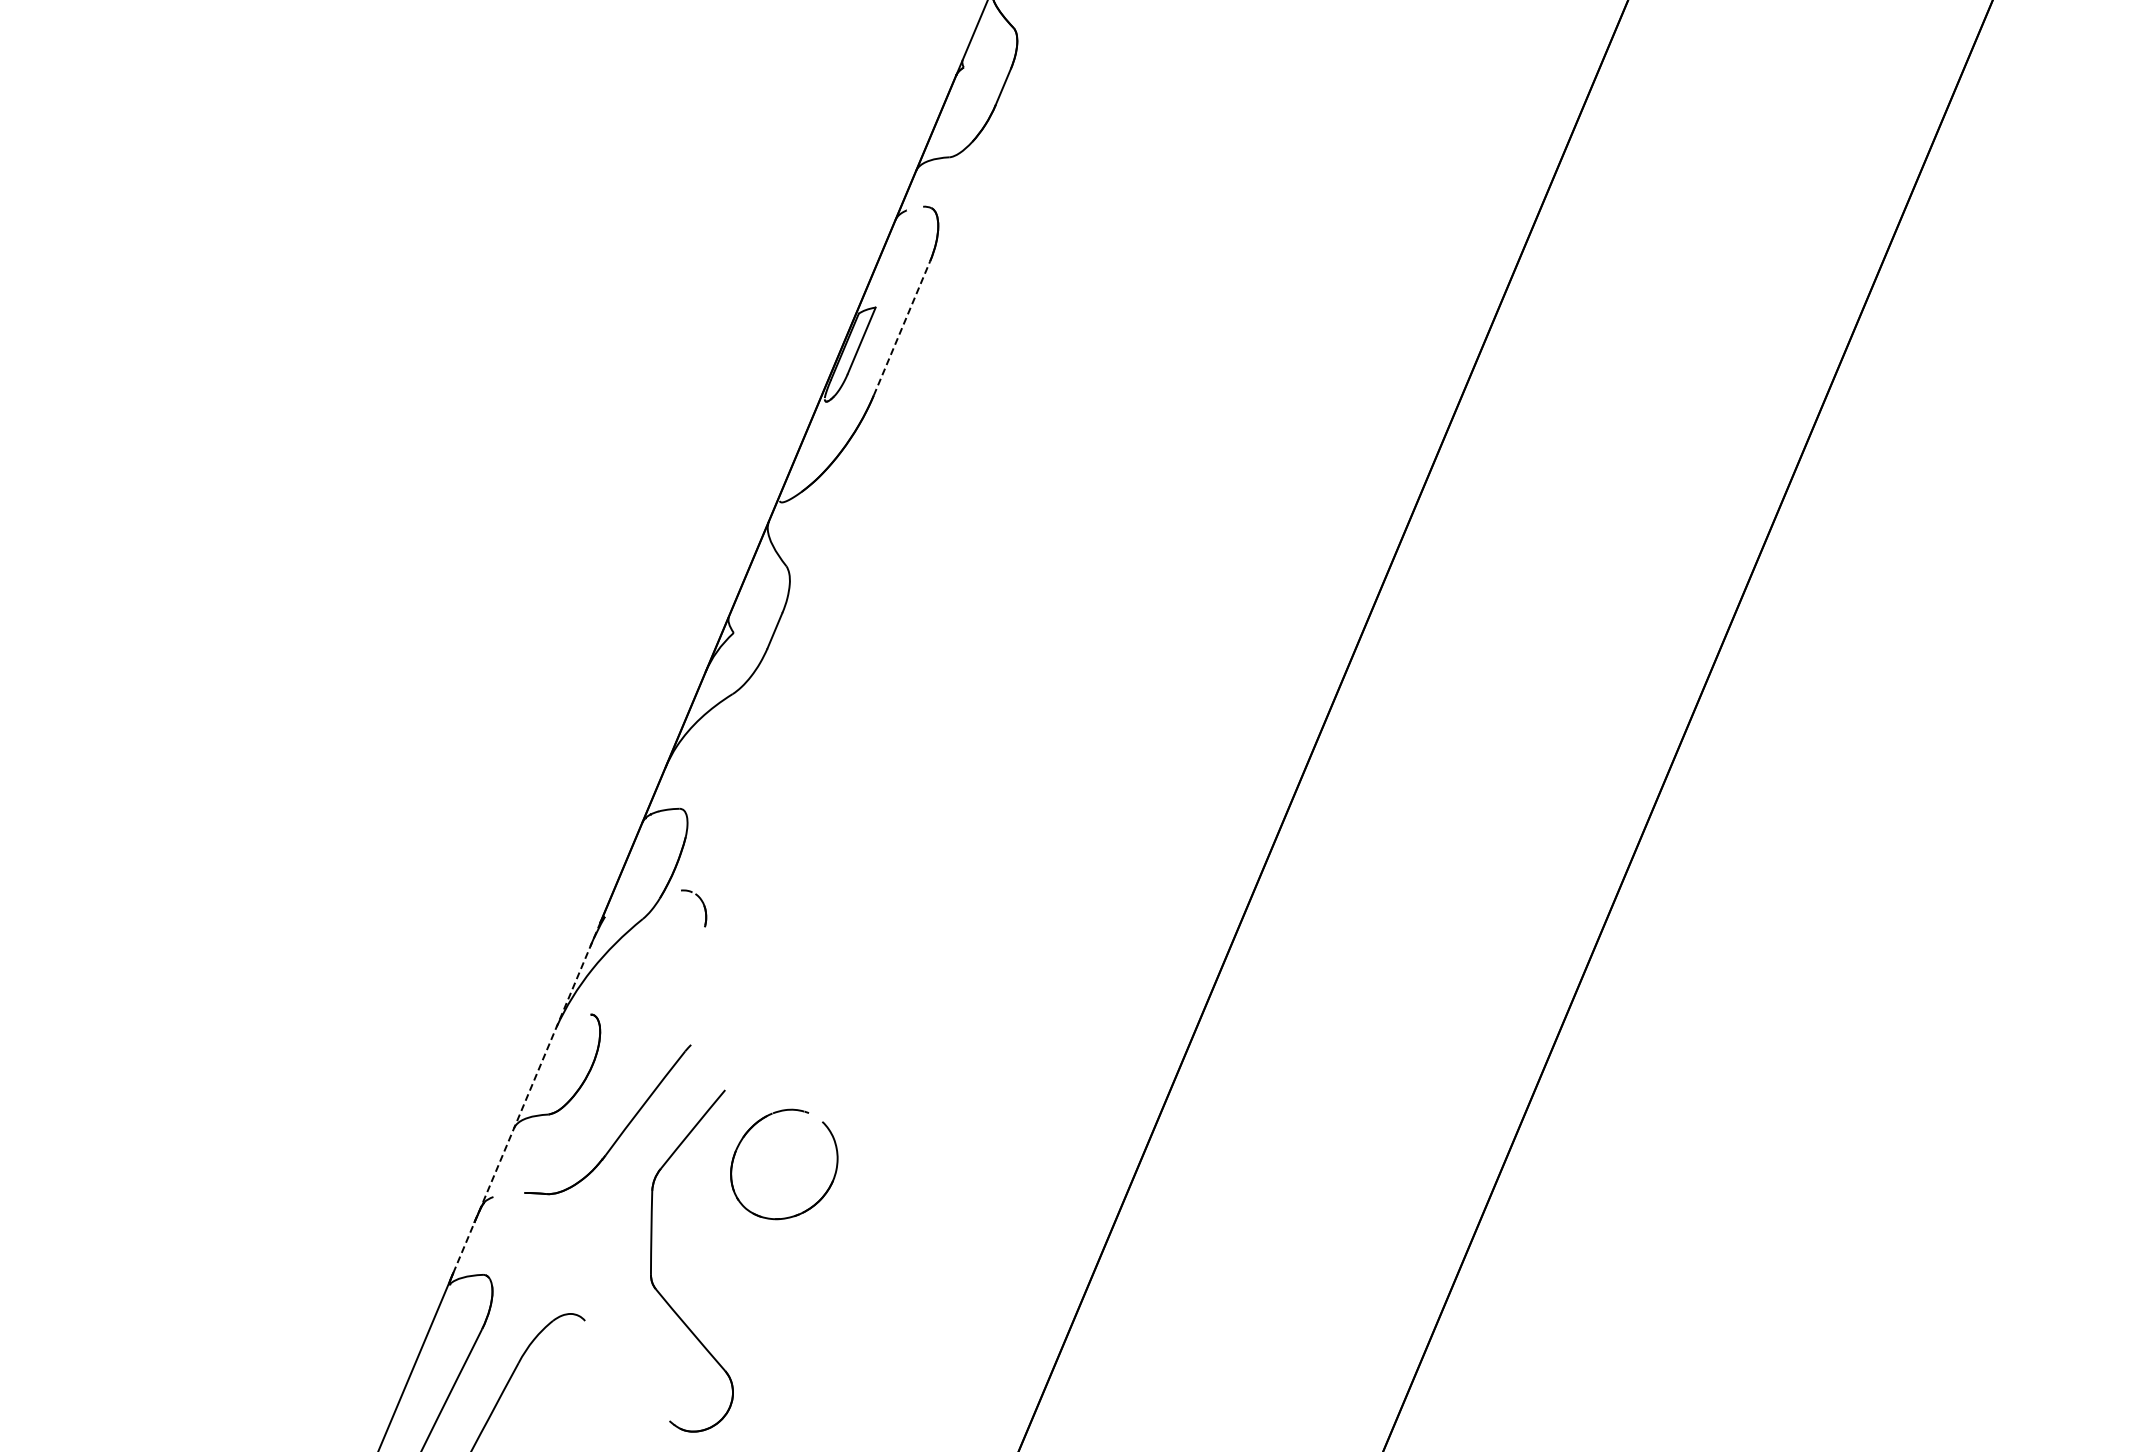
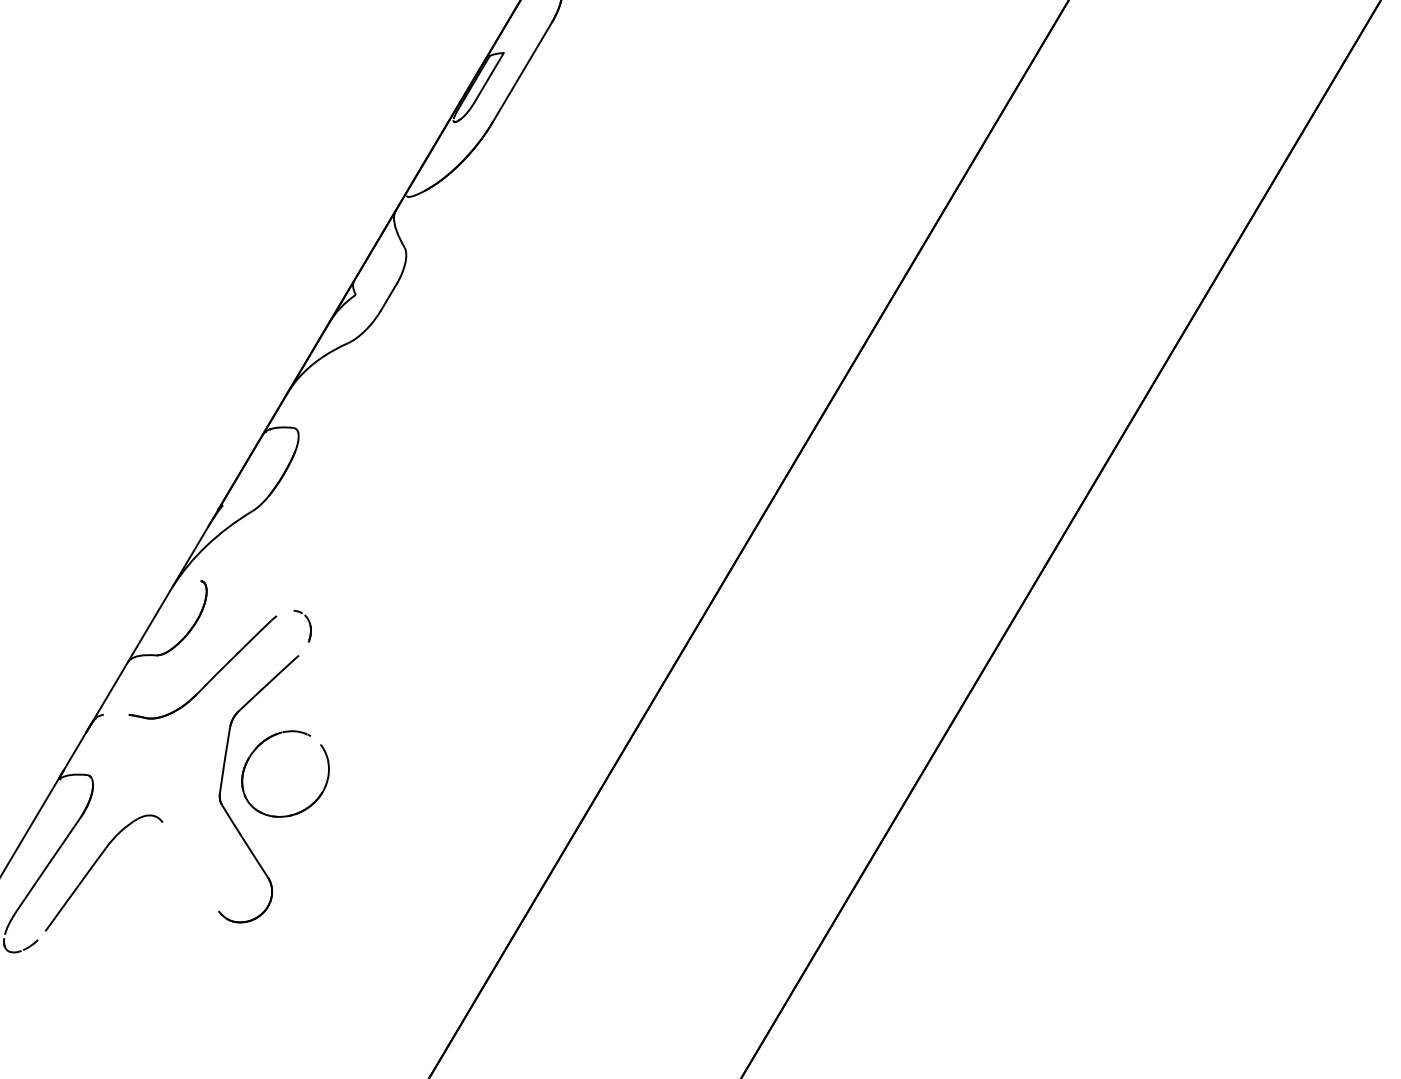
line: (901, 328) -> (521, 72), dashed -> solid
part: (702, 904) -> (309, 624), moved
line: (527, 1097) -> (141, 639), dashed -> solid
part: (745, 1136) -> (258, 747), moved

